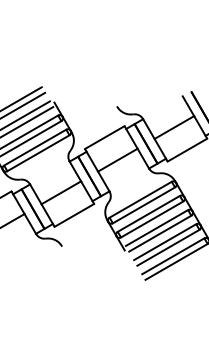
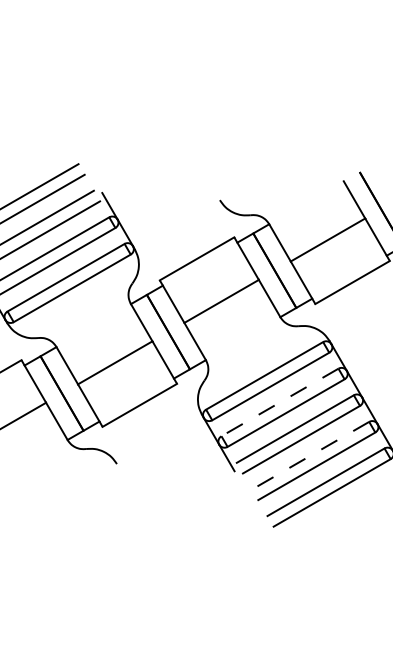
line: (148, 213) -> (279, 401), solid -> dashed
line: (165, 242) -> (311, 456), solid -> dashed

